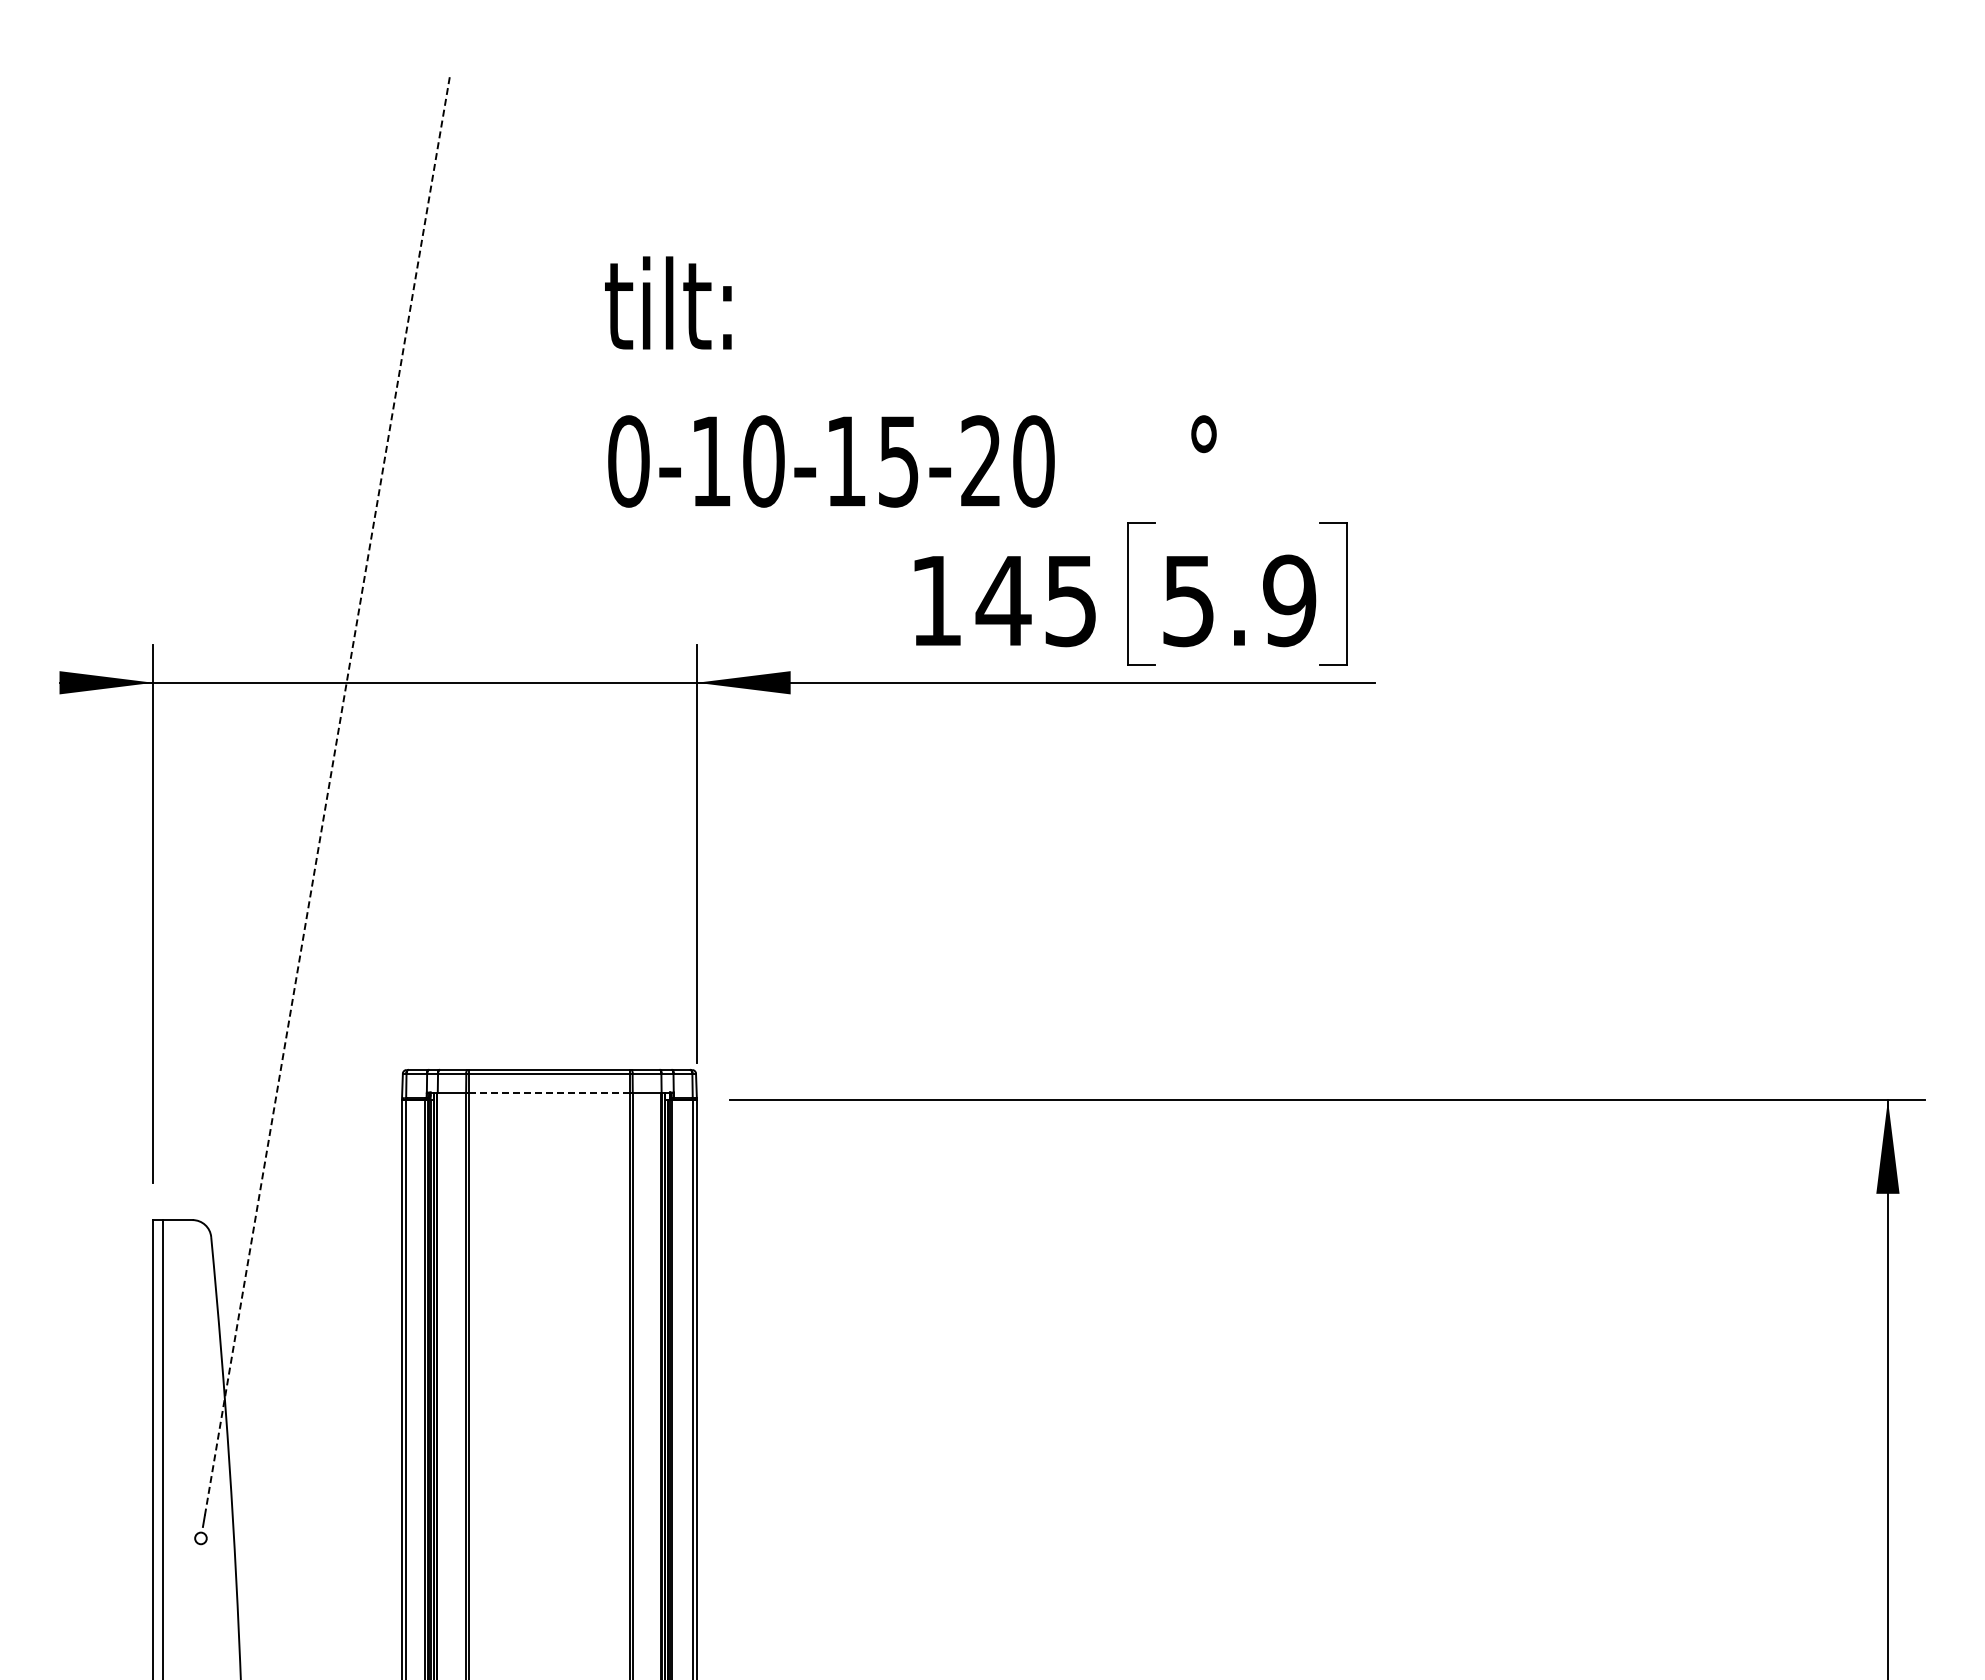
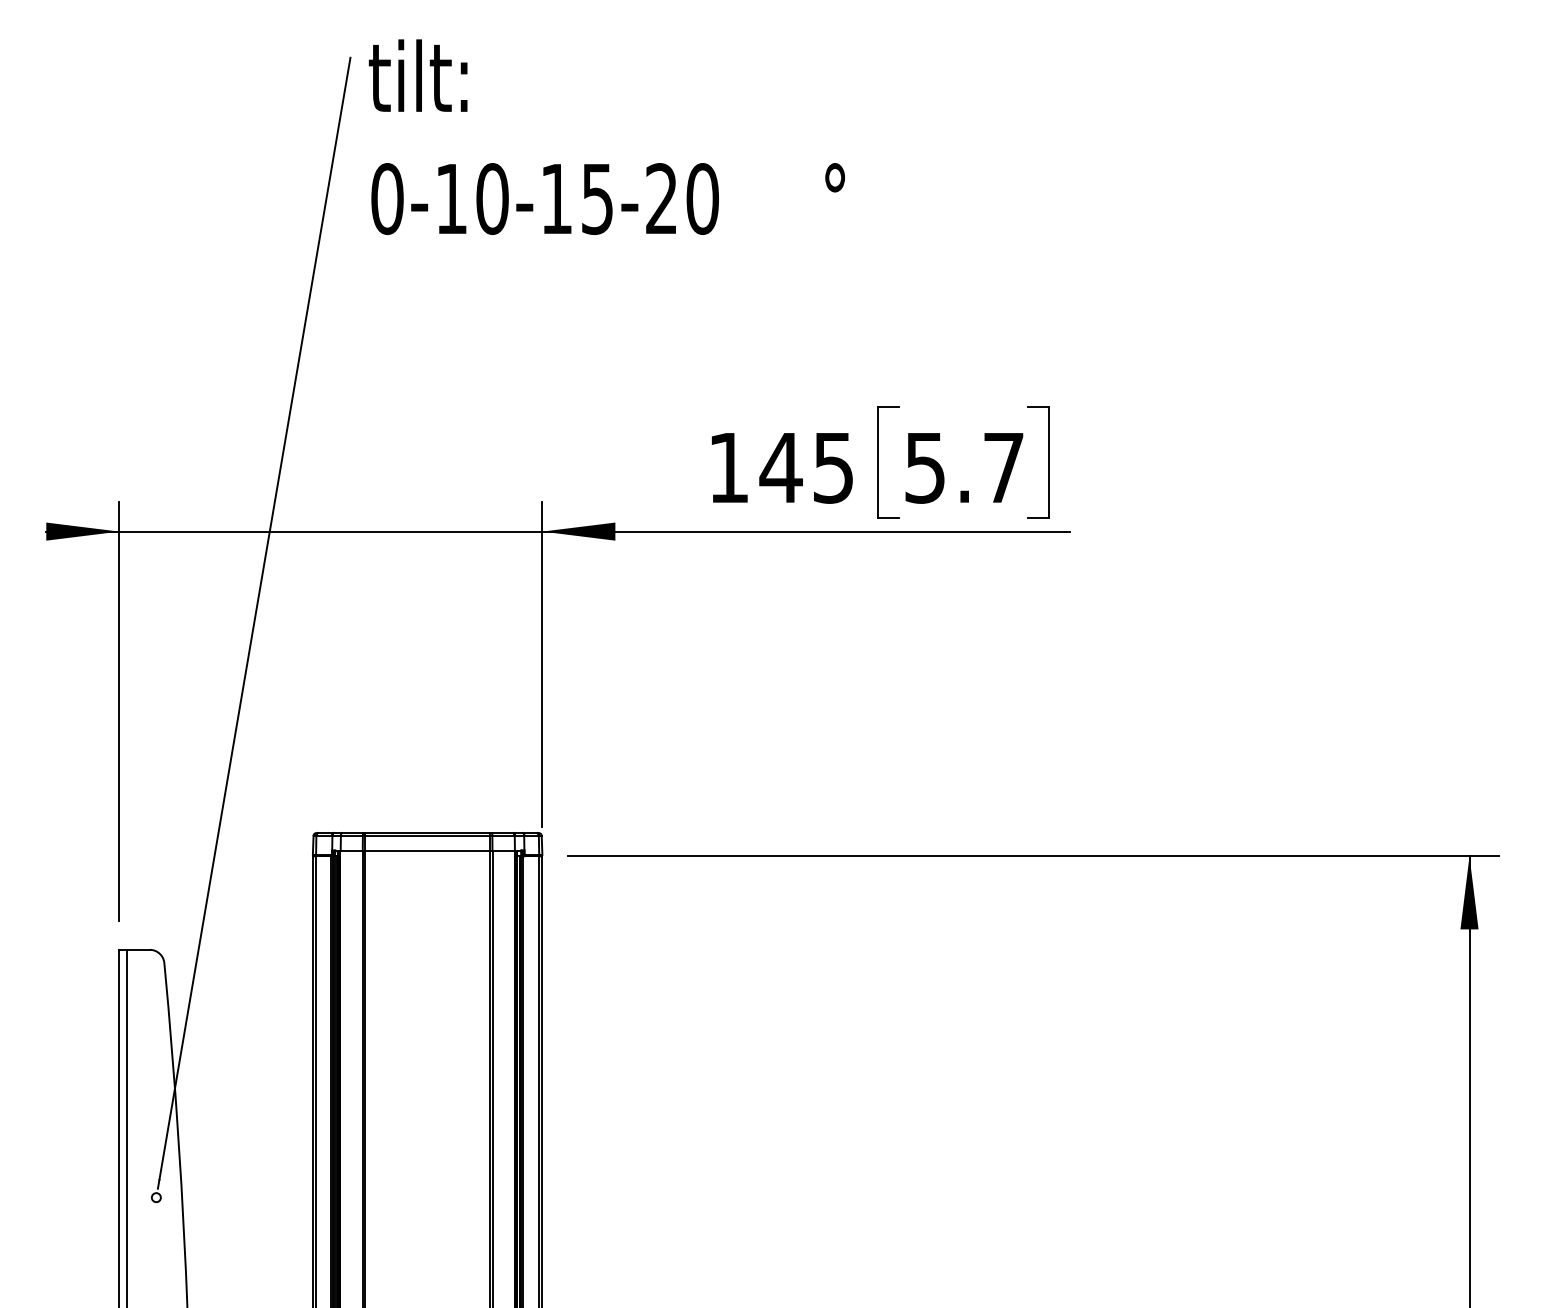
text: (910, 381) -> (606, 136), moved
text: (1289, 600) -> (1003, 467), 5.9 -> 5.7
line: (327, 794) -> (254, 618), dashed -> solid
line: (549, 1092) -> (427, 850), dashed -> solid

